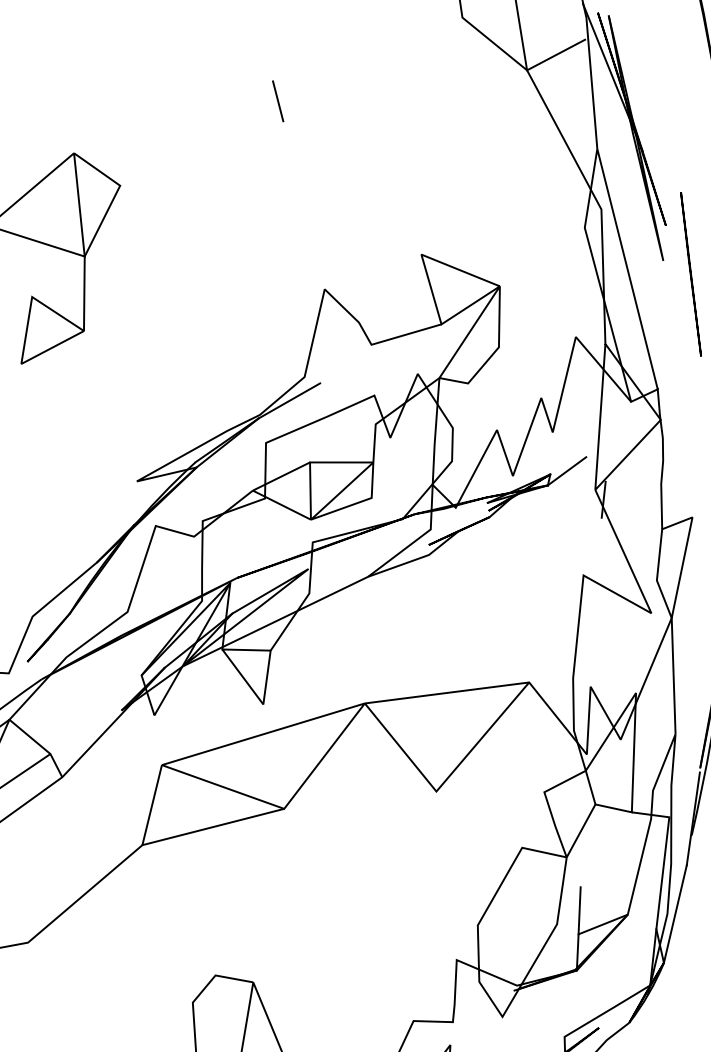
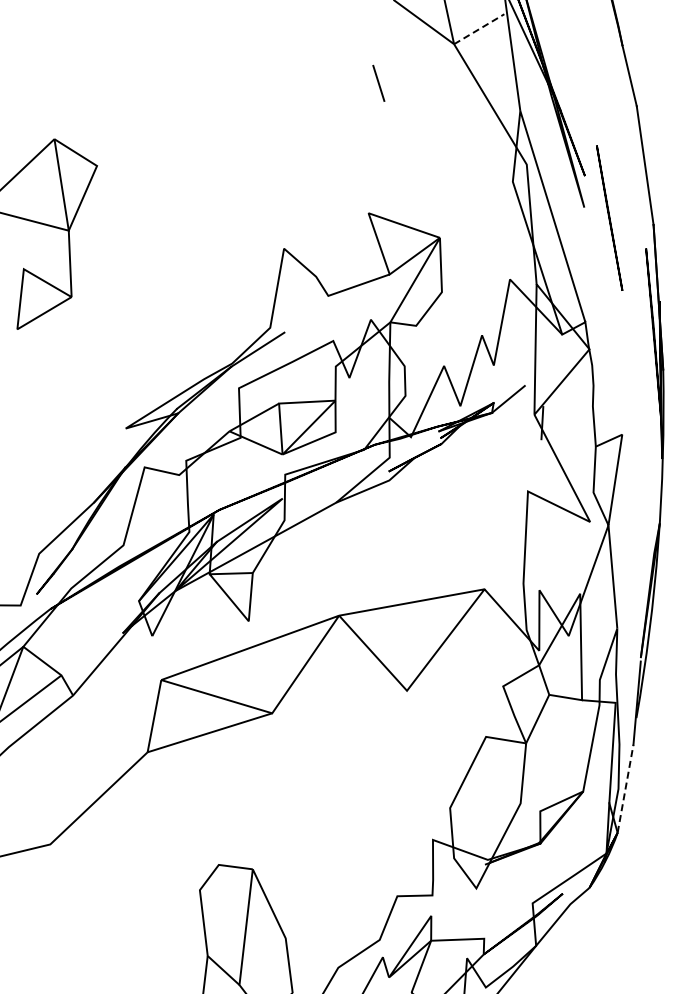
line: (556, 54) -> (479, 28), solid -> dashed
line: (277, 100) -> (378, 82), moved
line: (578, 910) -> (539, 790), removed
line: (675, 913) -> (625, 788), solid -> dashed

